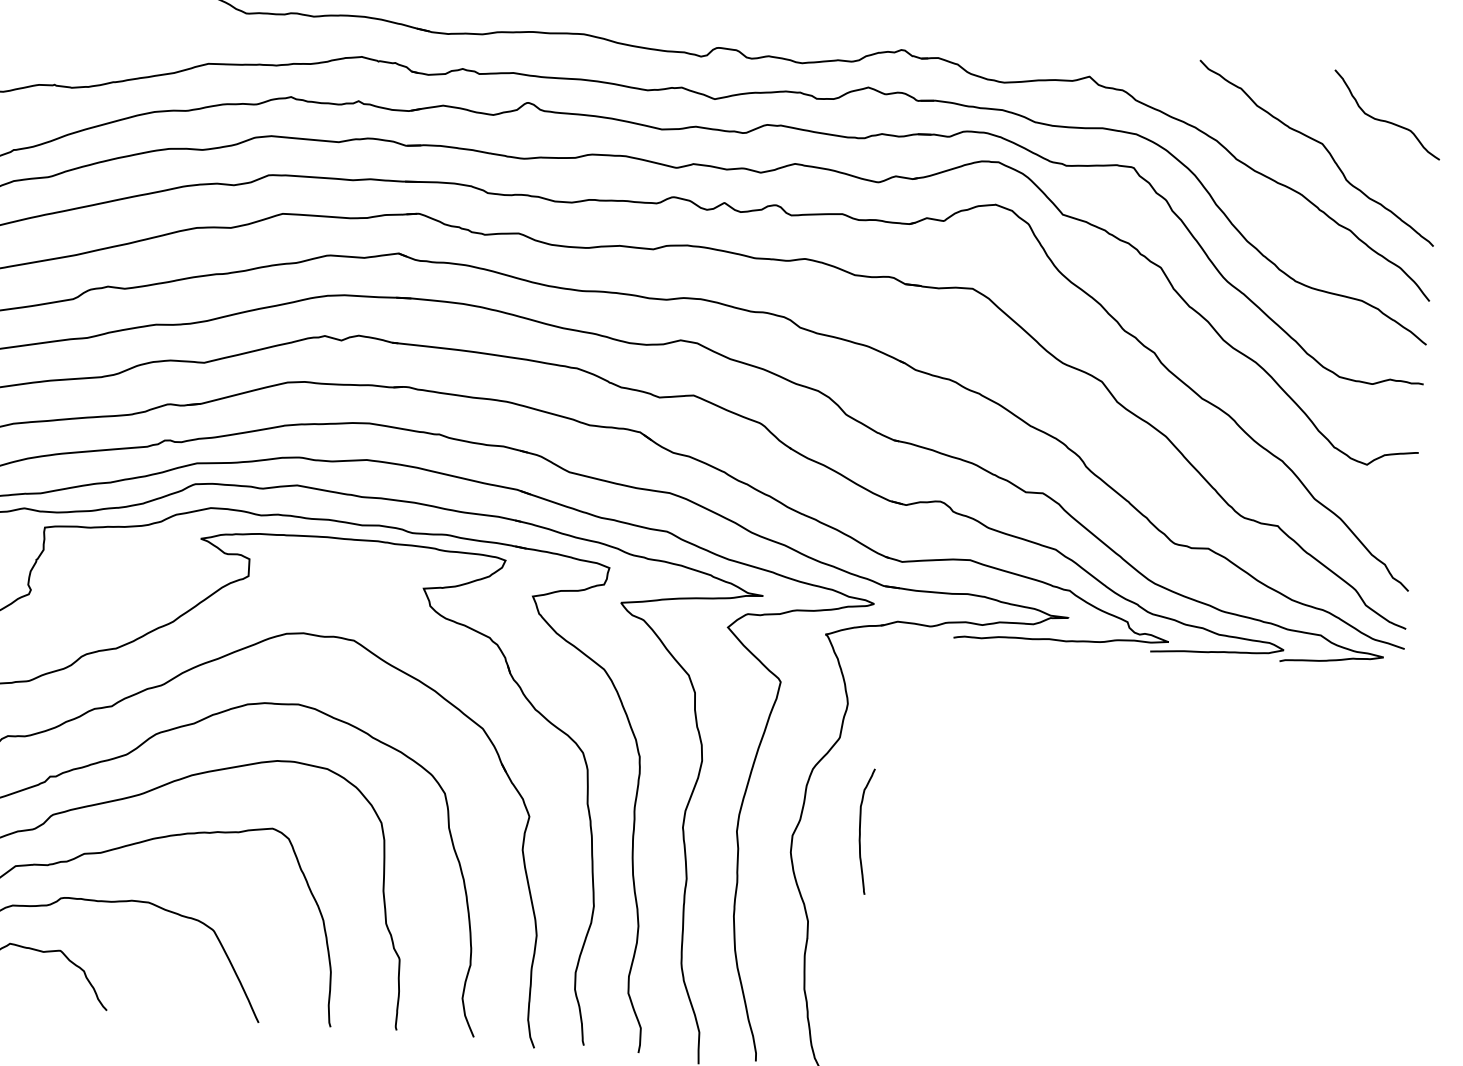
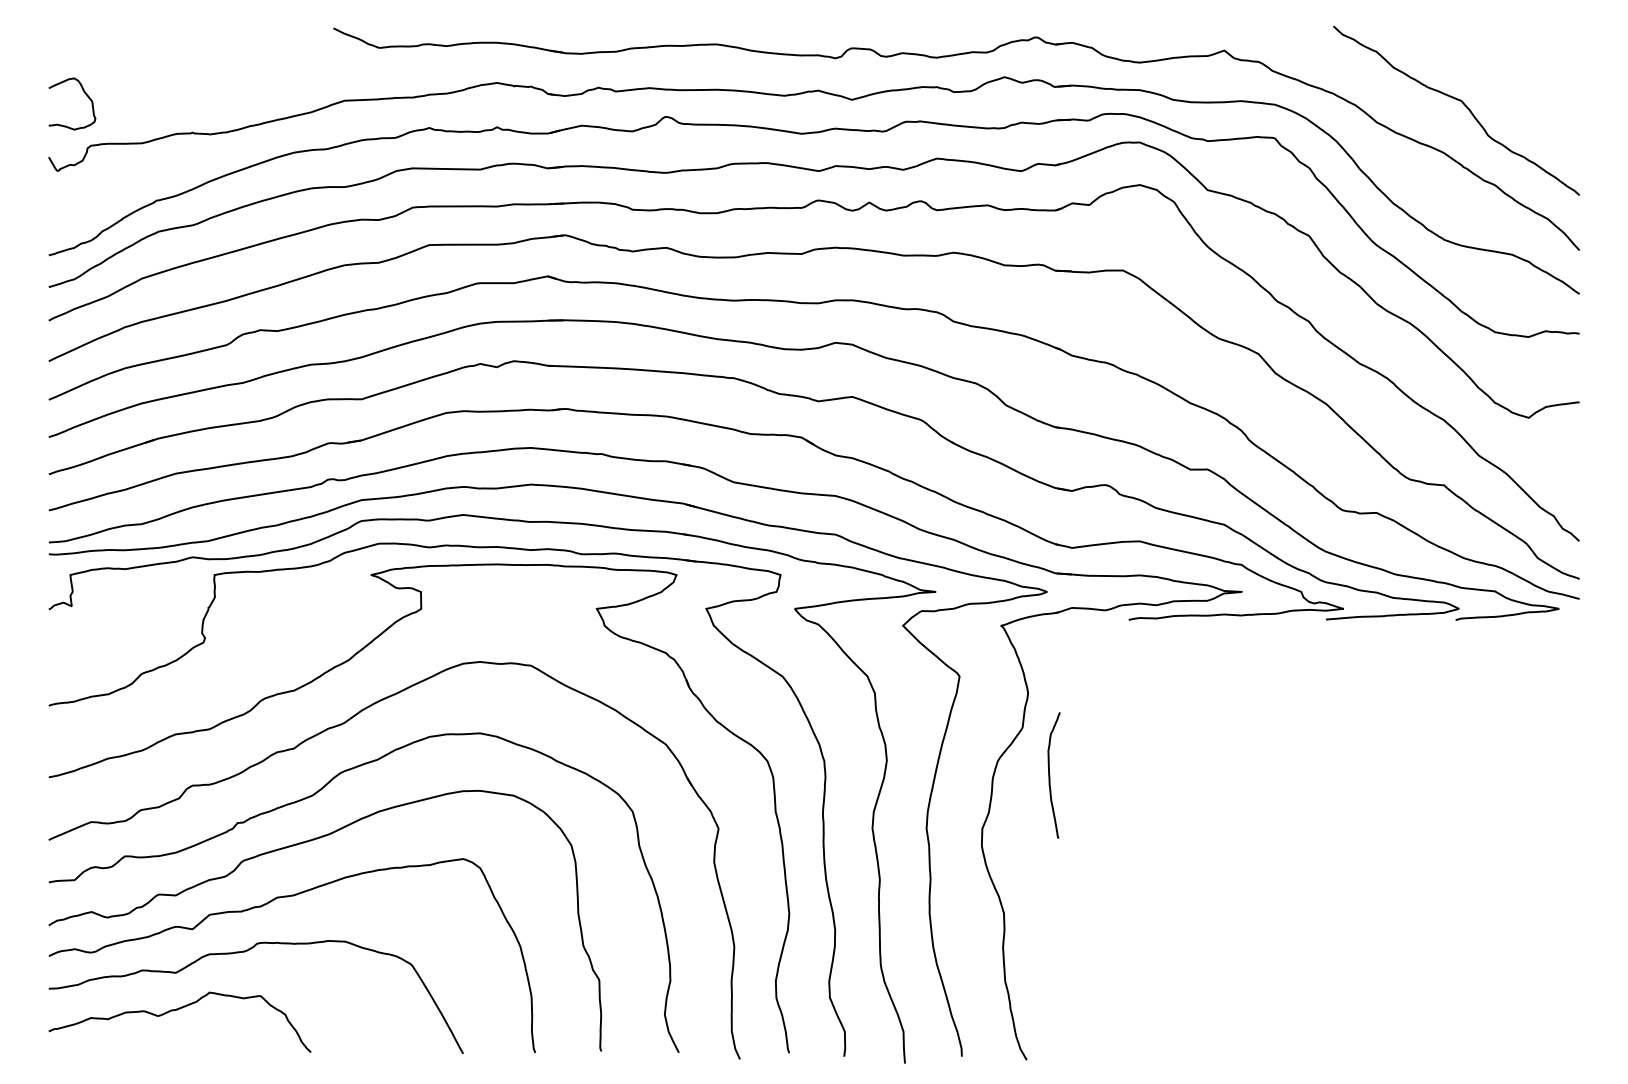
curve: (1384, 119) -> (1521, 72), removed
curve: (861, 831) -> (1050, 775), moved

